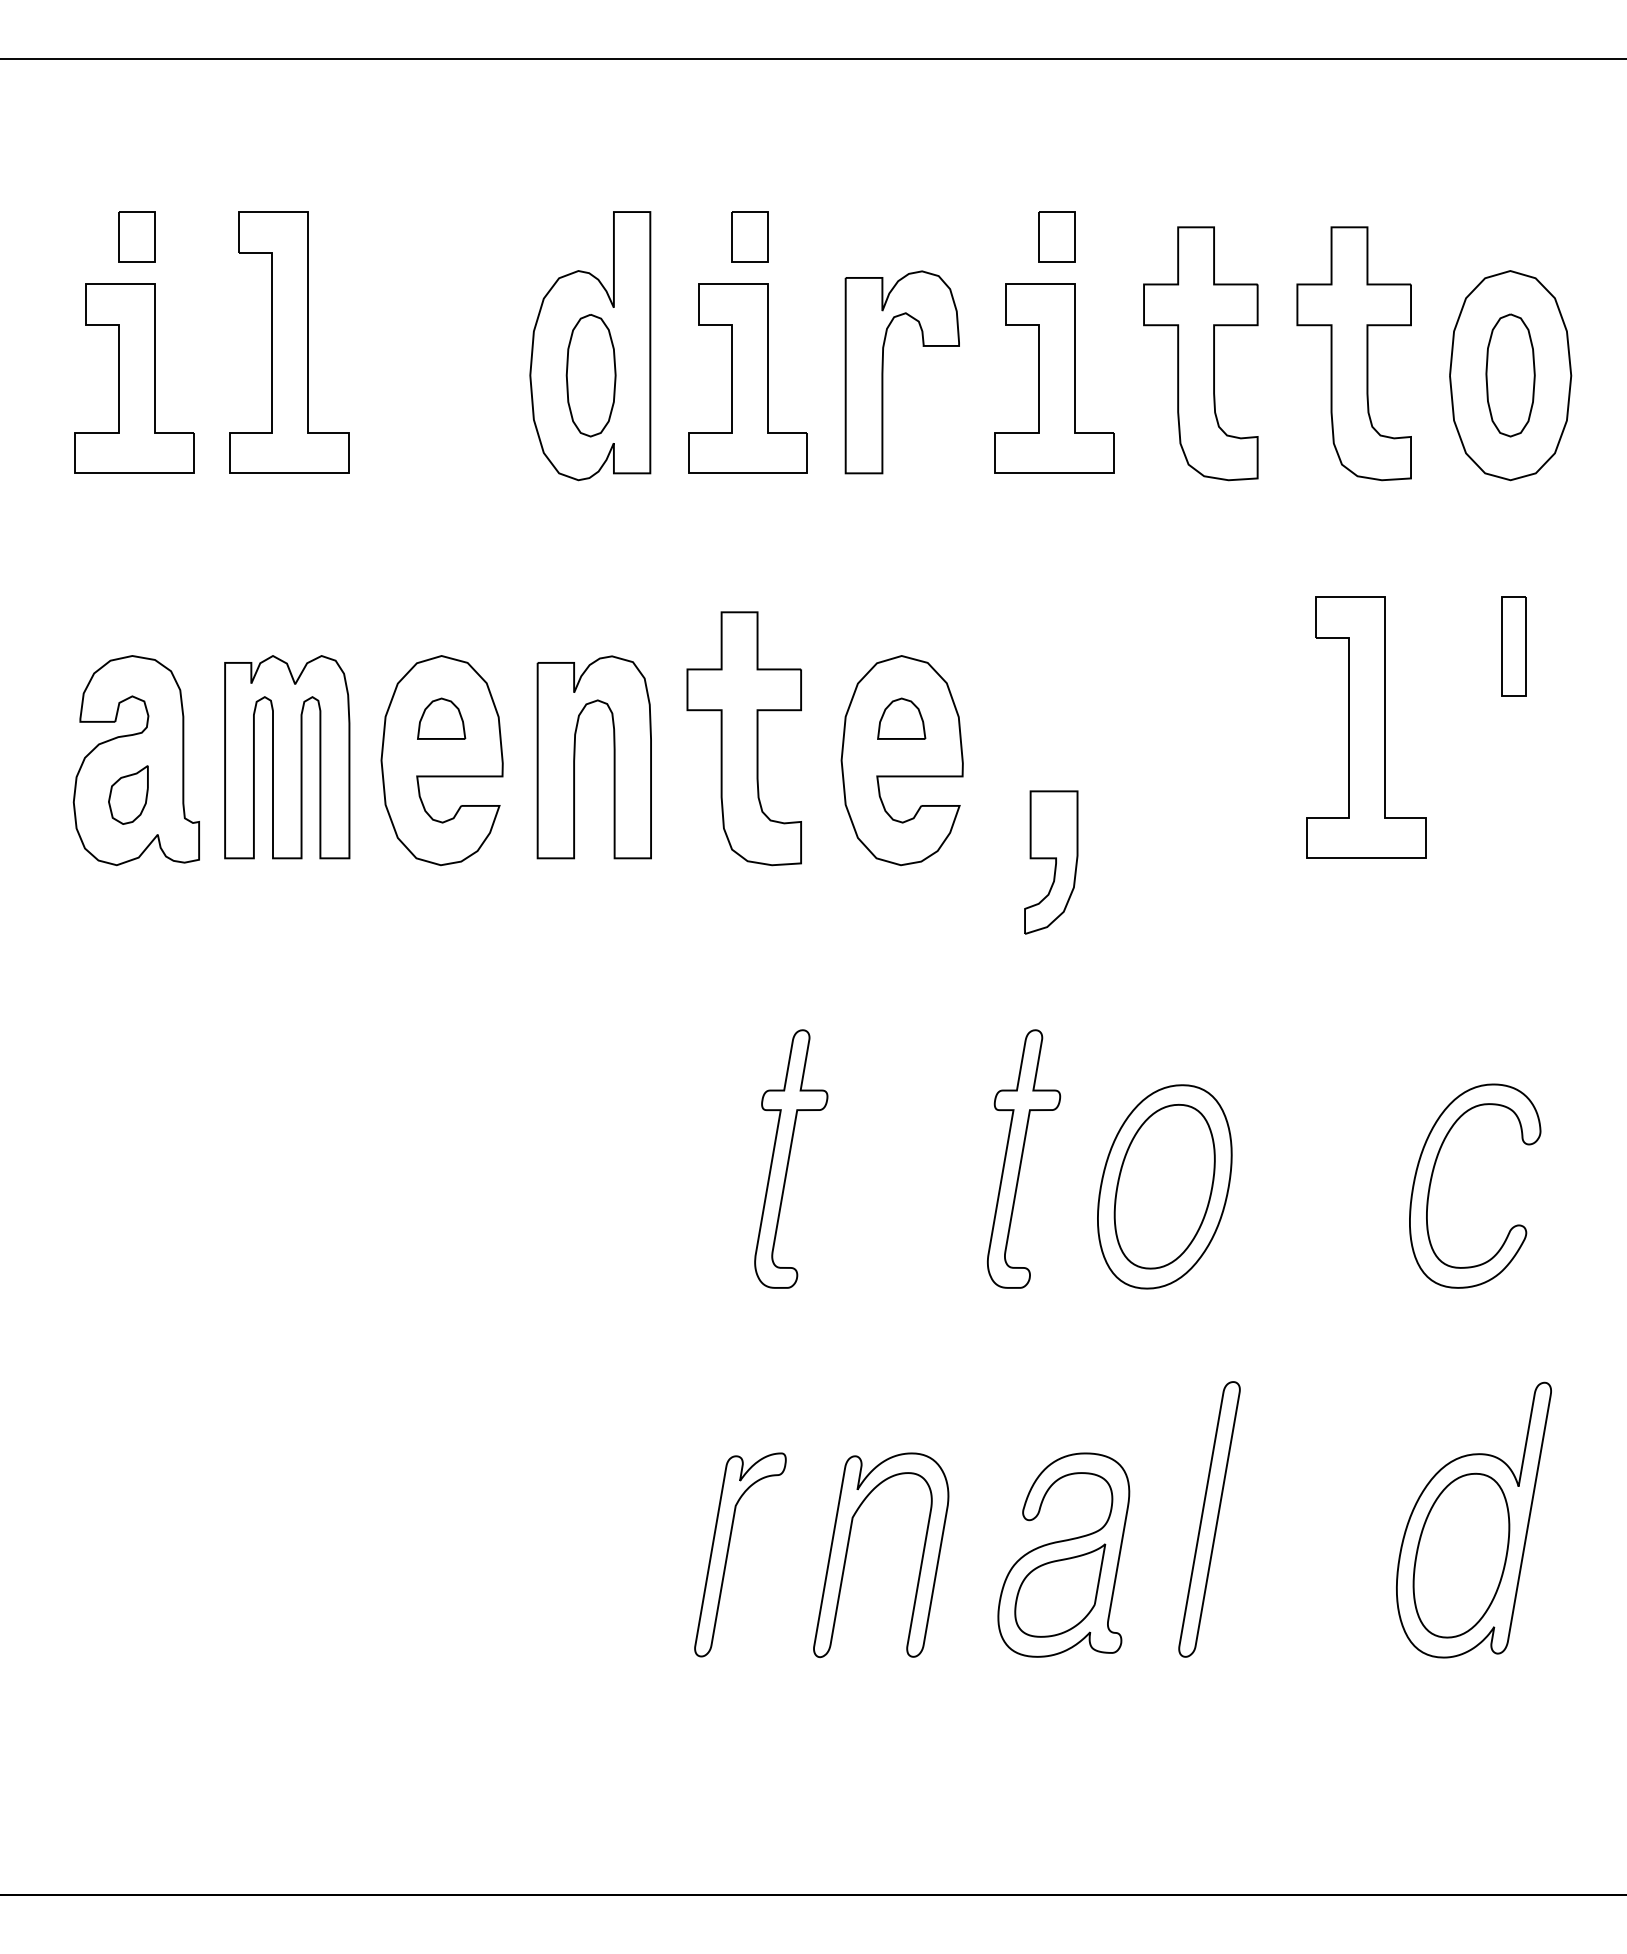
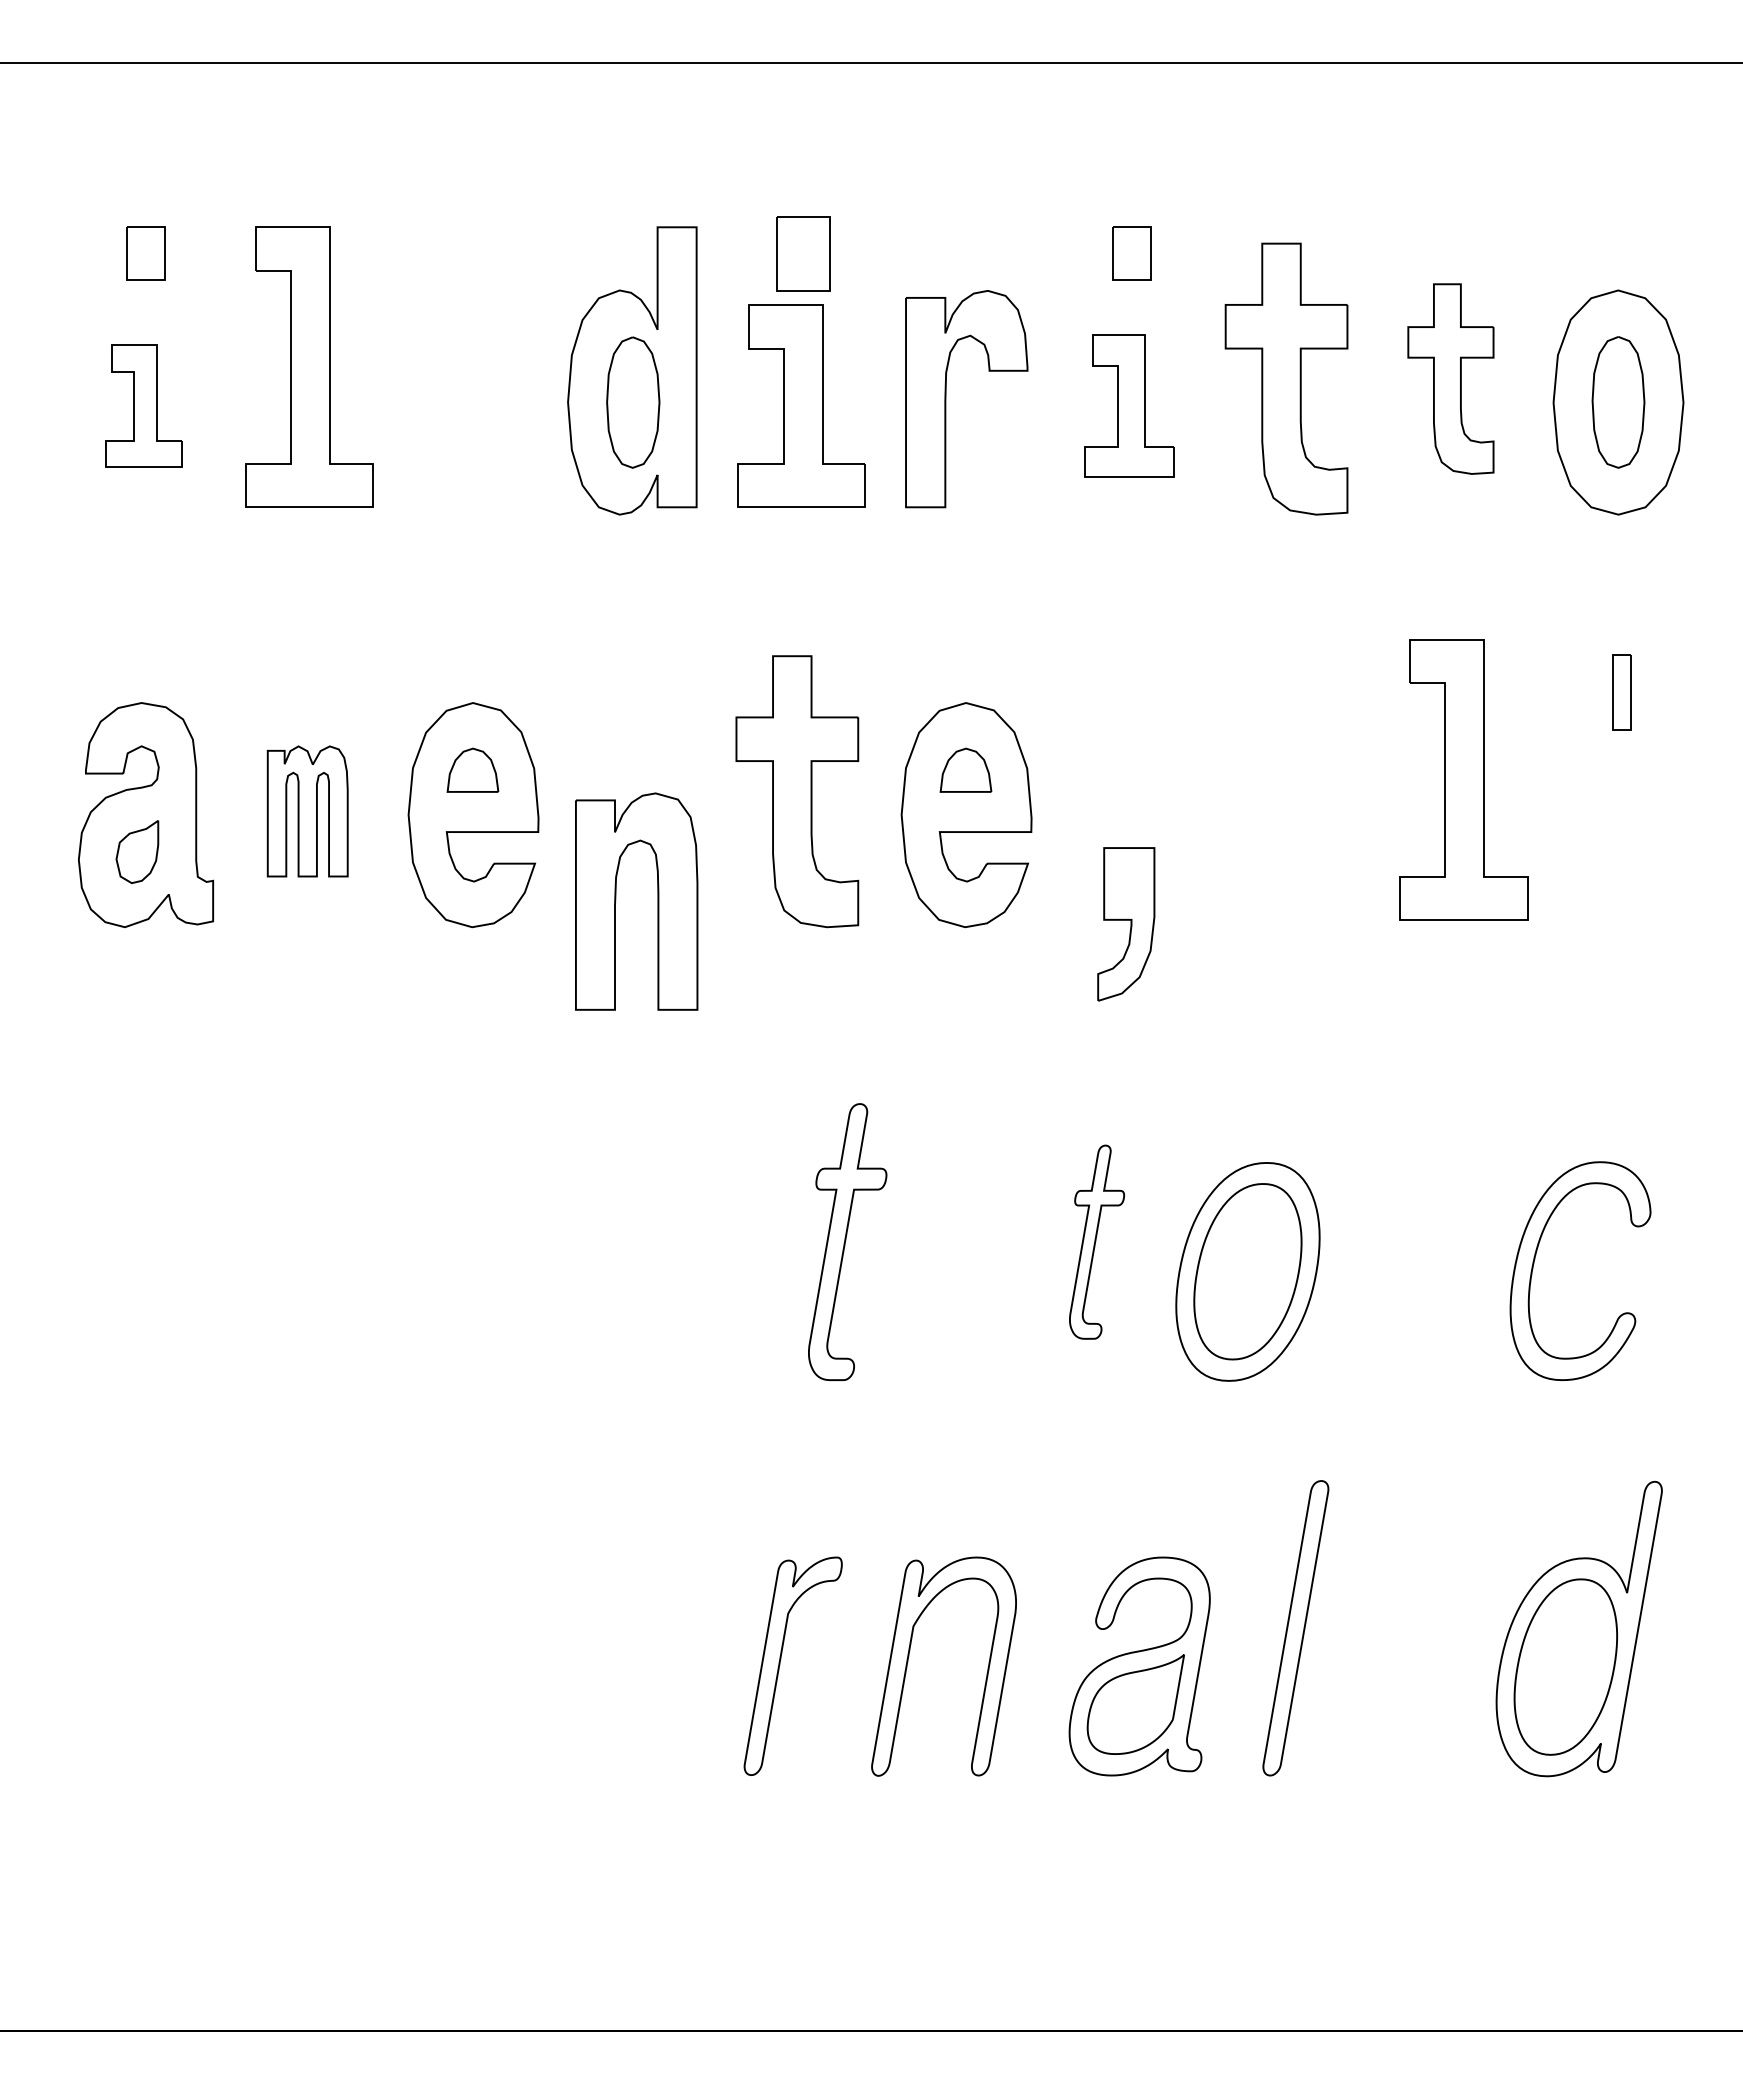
part: (750, 236) -> (803, 253), size x1.4
part: (1353, 353) -> (1450, 378), size x0.7
part: (134, 378) -> (143, 405), size x0.6
part: (1054, 378) -> (1129, 405), size x0.7
part: (1513, 646) -> (1621, 692), size x0.7
part: (287, 757) -> (307, 811), size x0.6
part: (575, 757) -> (616, 901), moved
part: (1023, 1159) -> (1096, 1242), size x0.7

